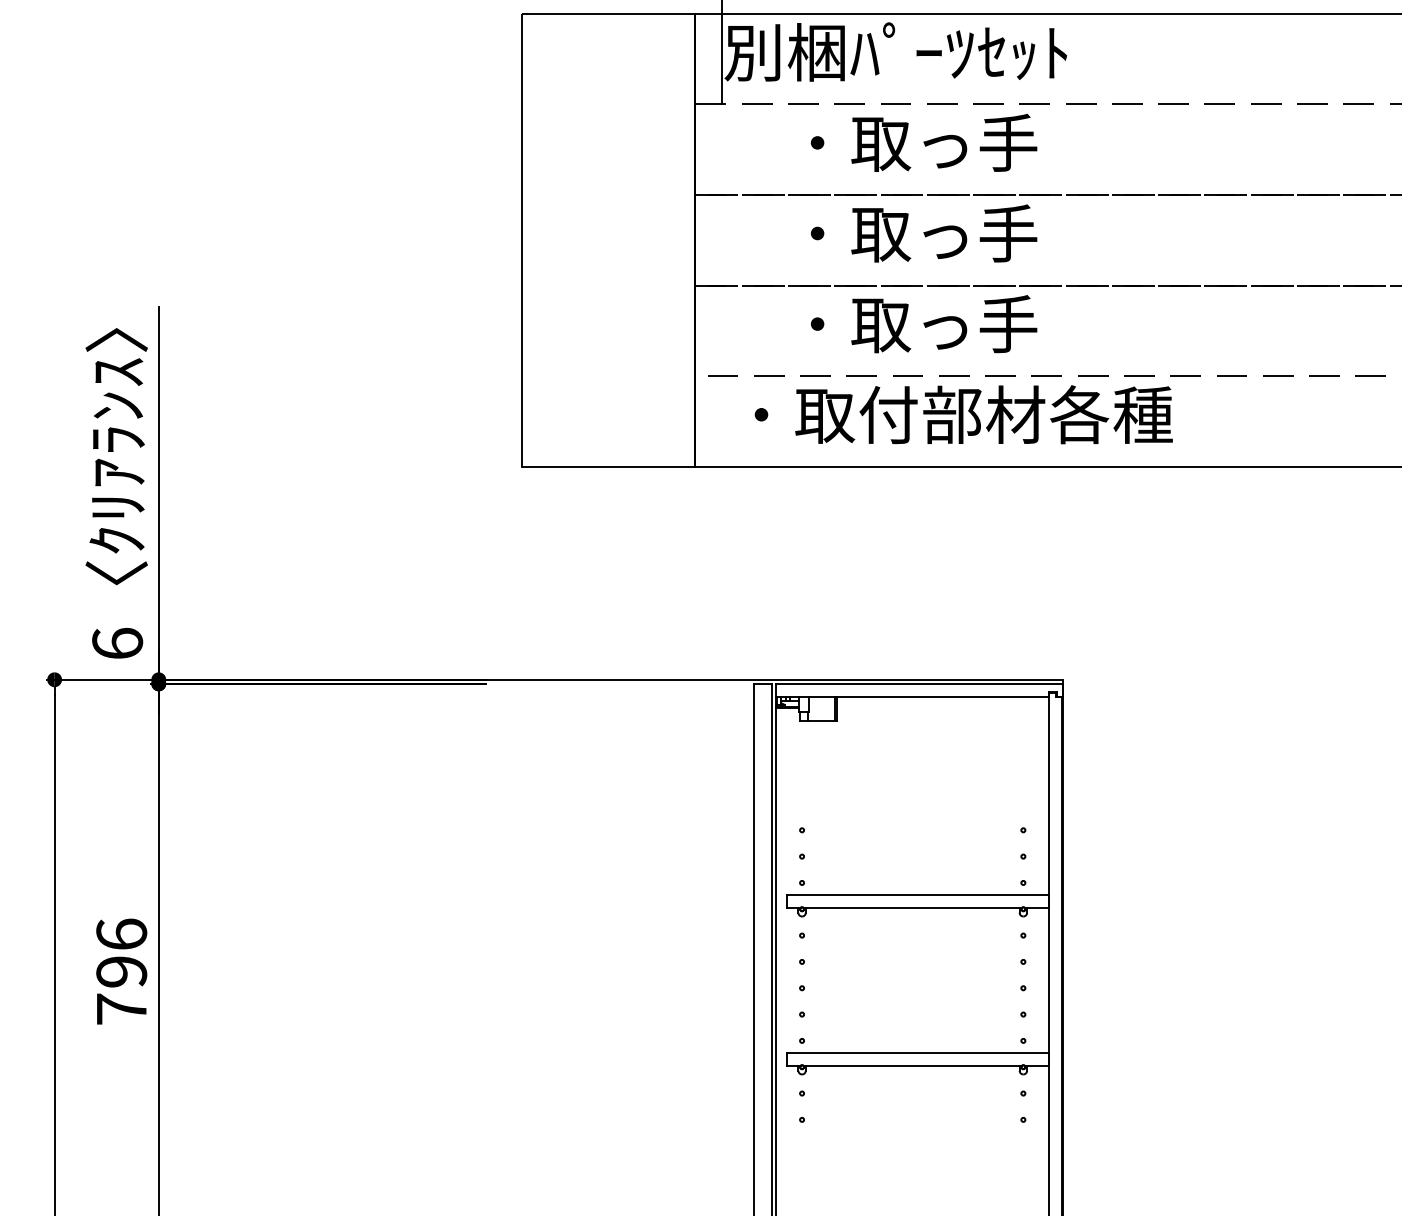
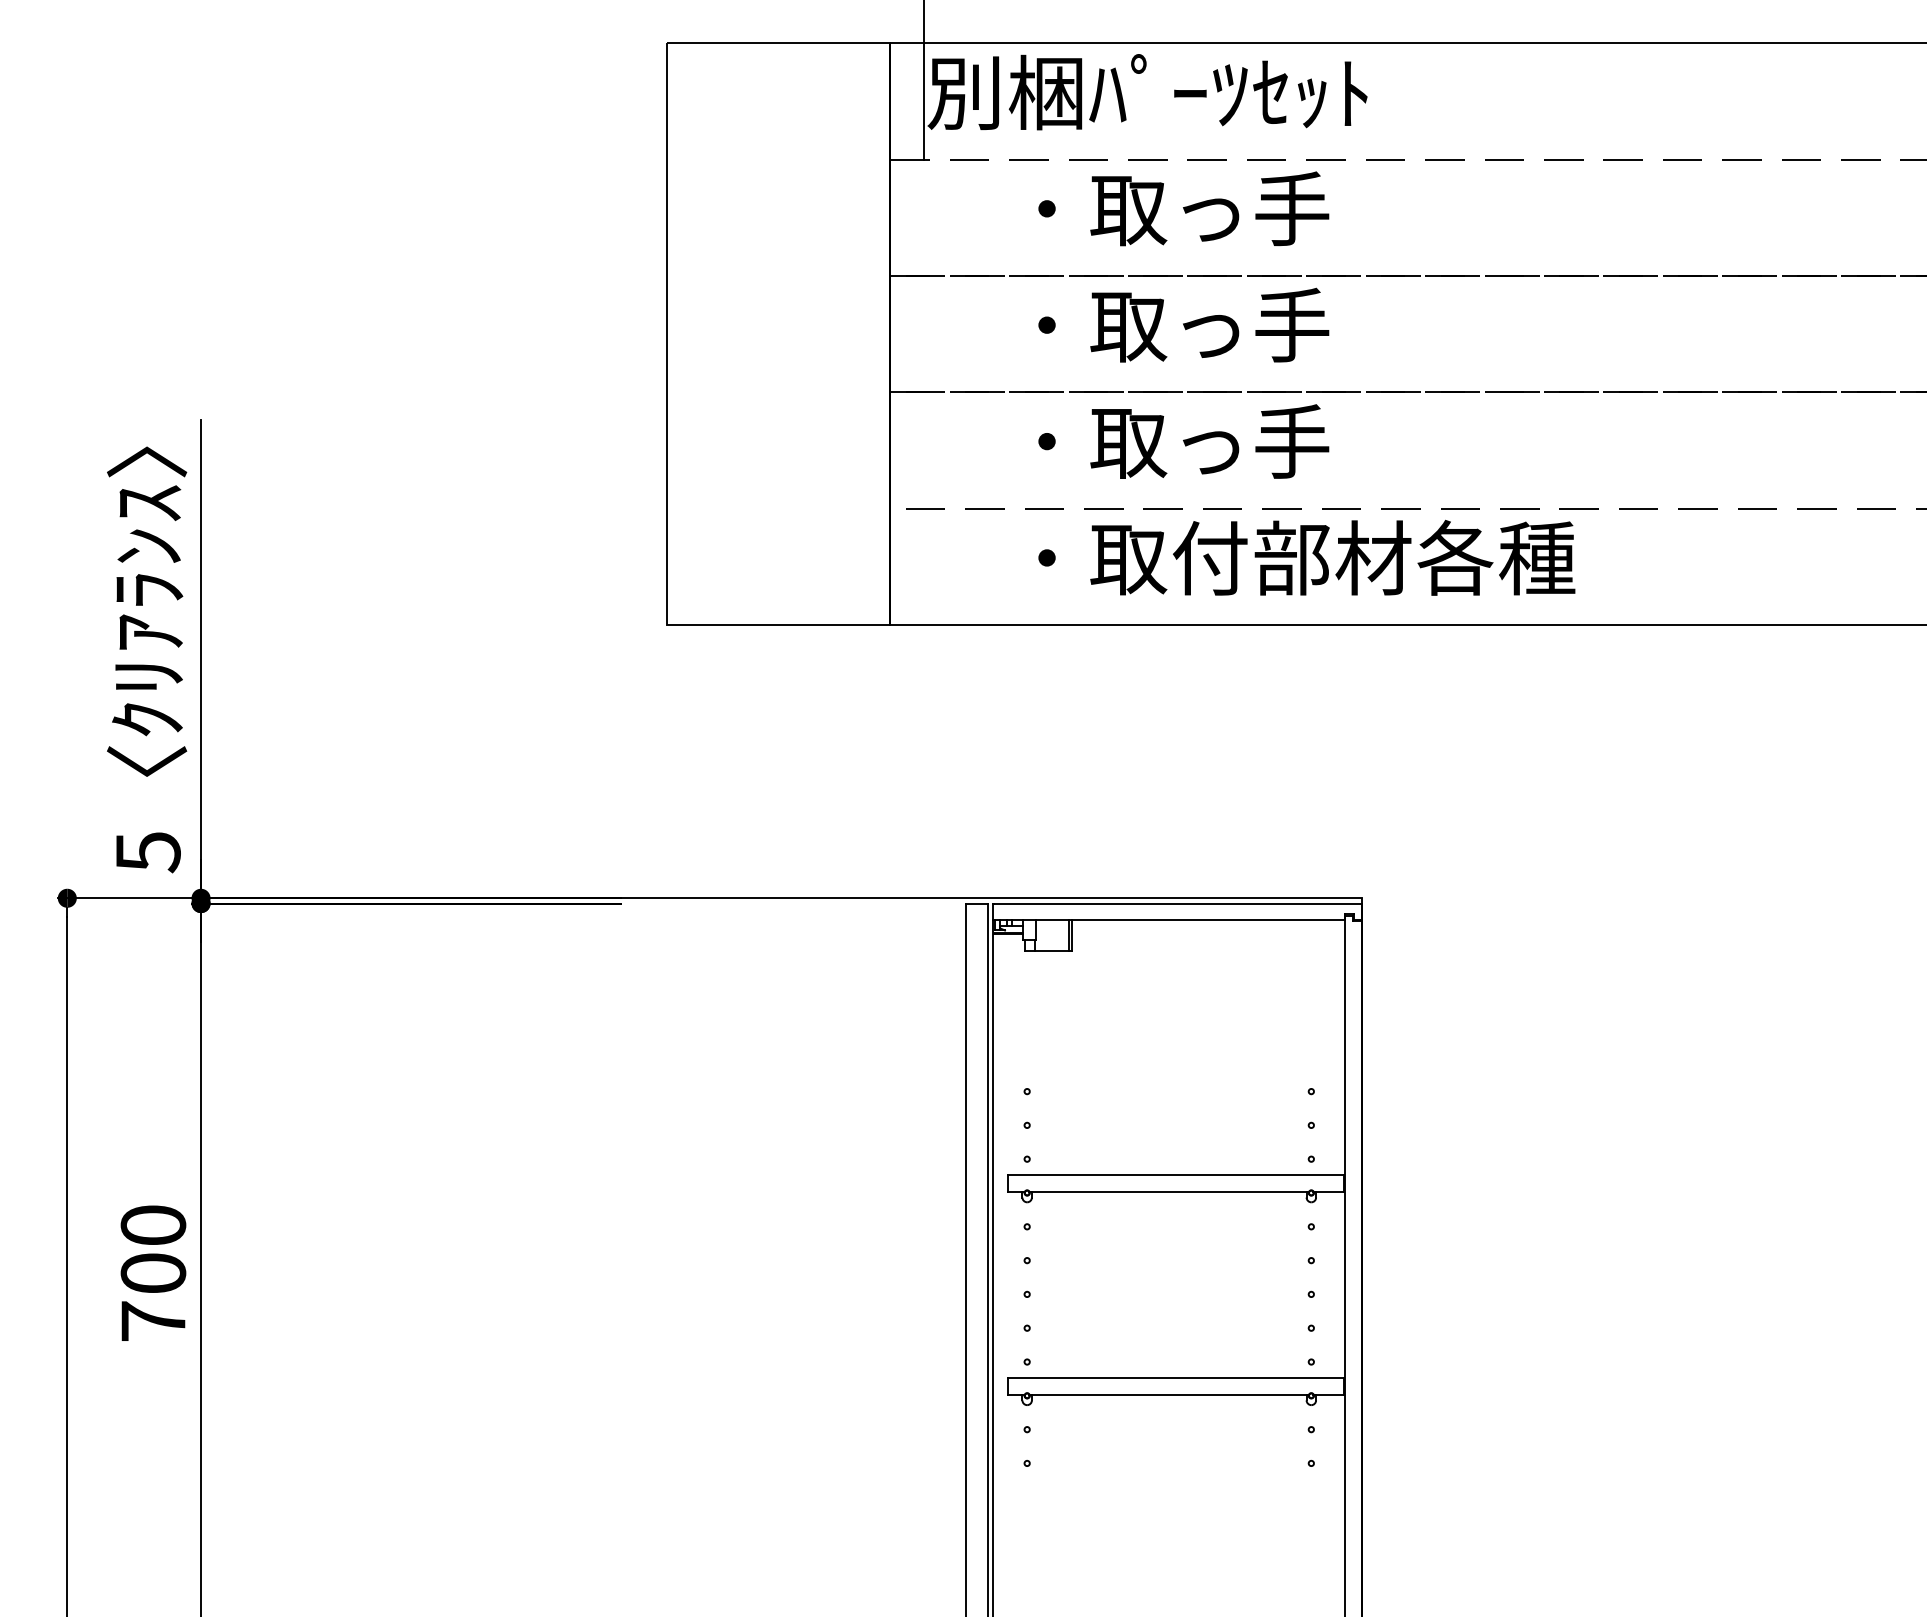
text: (963, 414) -> (1306, 557), moved
text: (117, 644) -> (147, 852), 6 -> 5
text: (121, 953) -> (153, 1249), 796 -> 700

